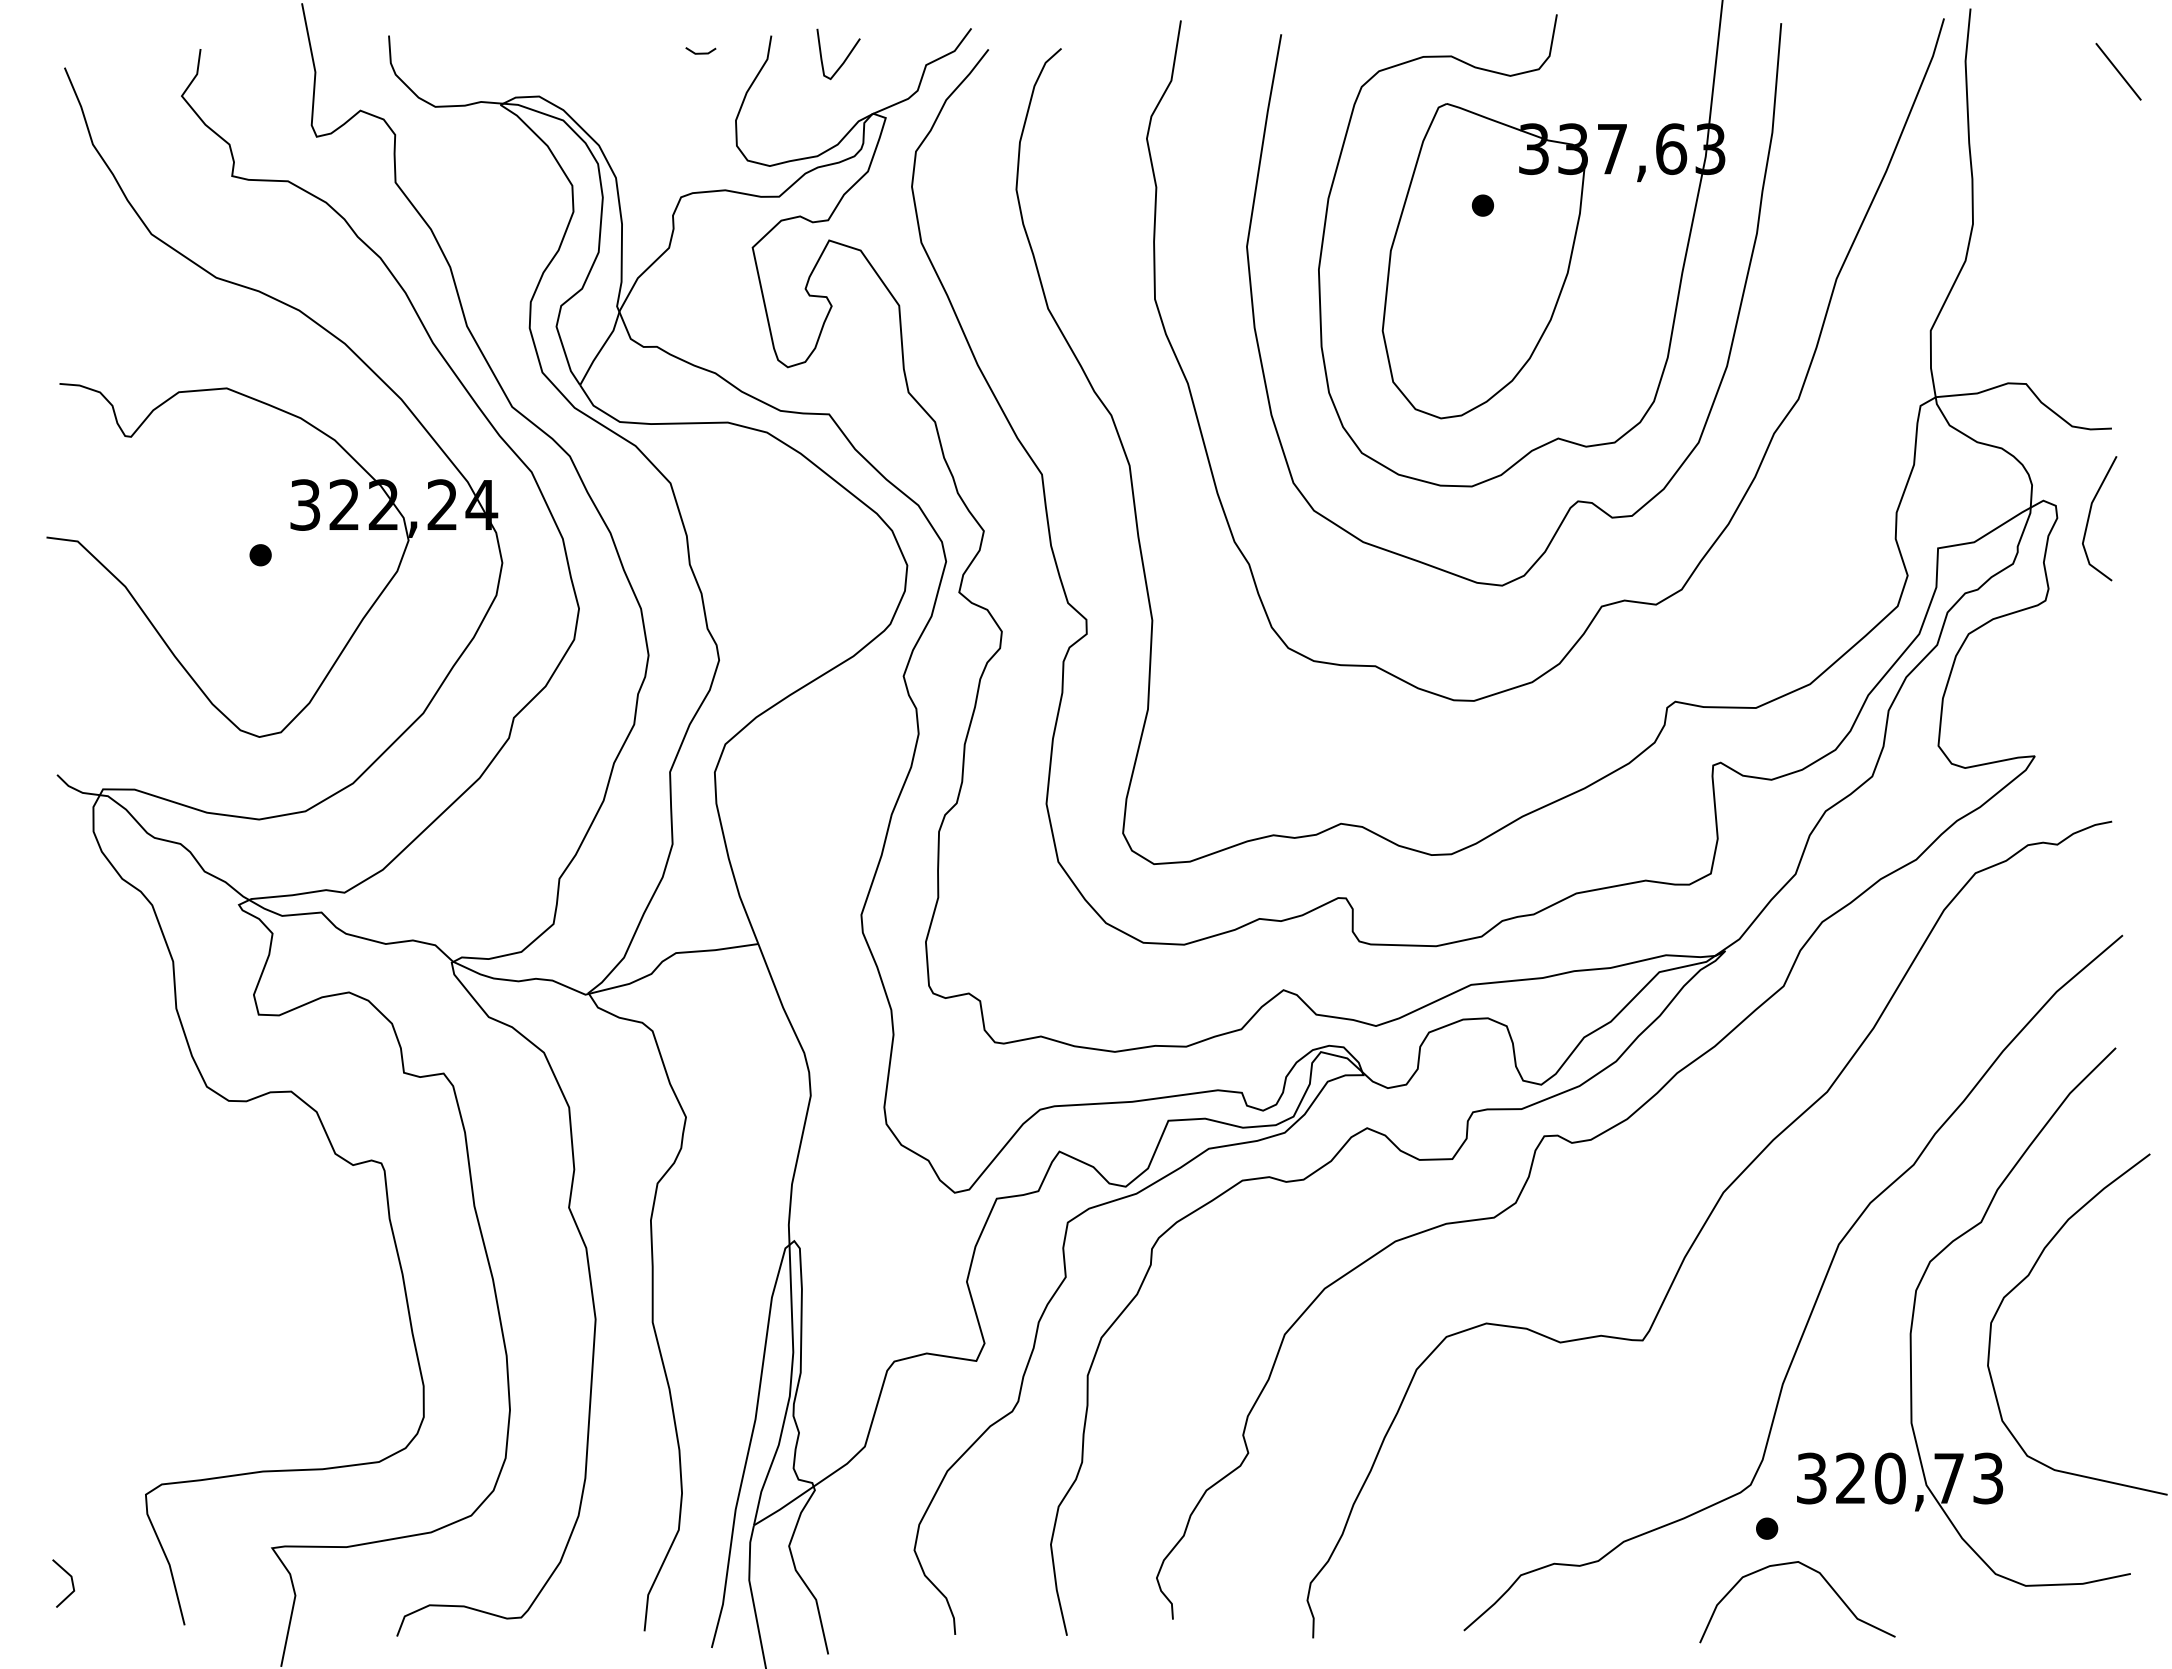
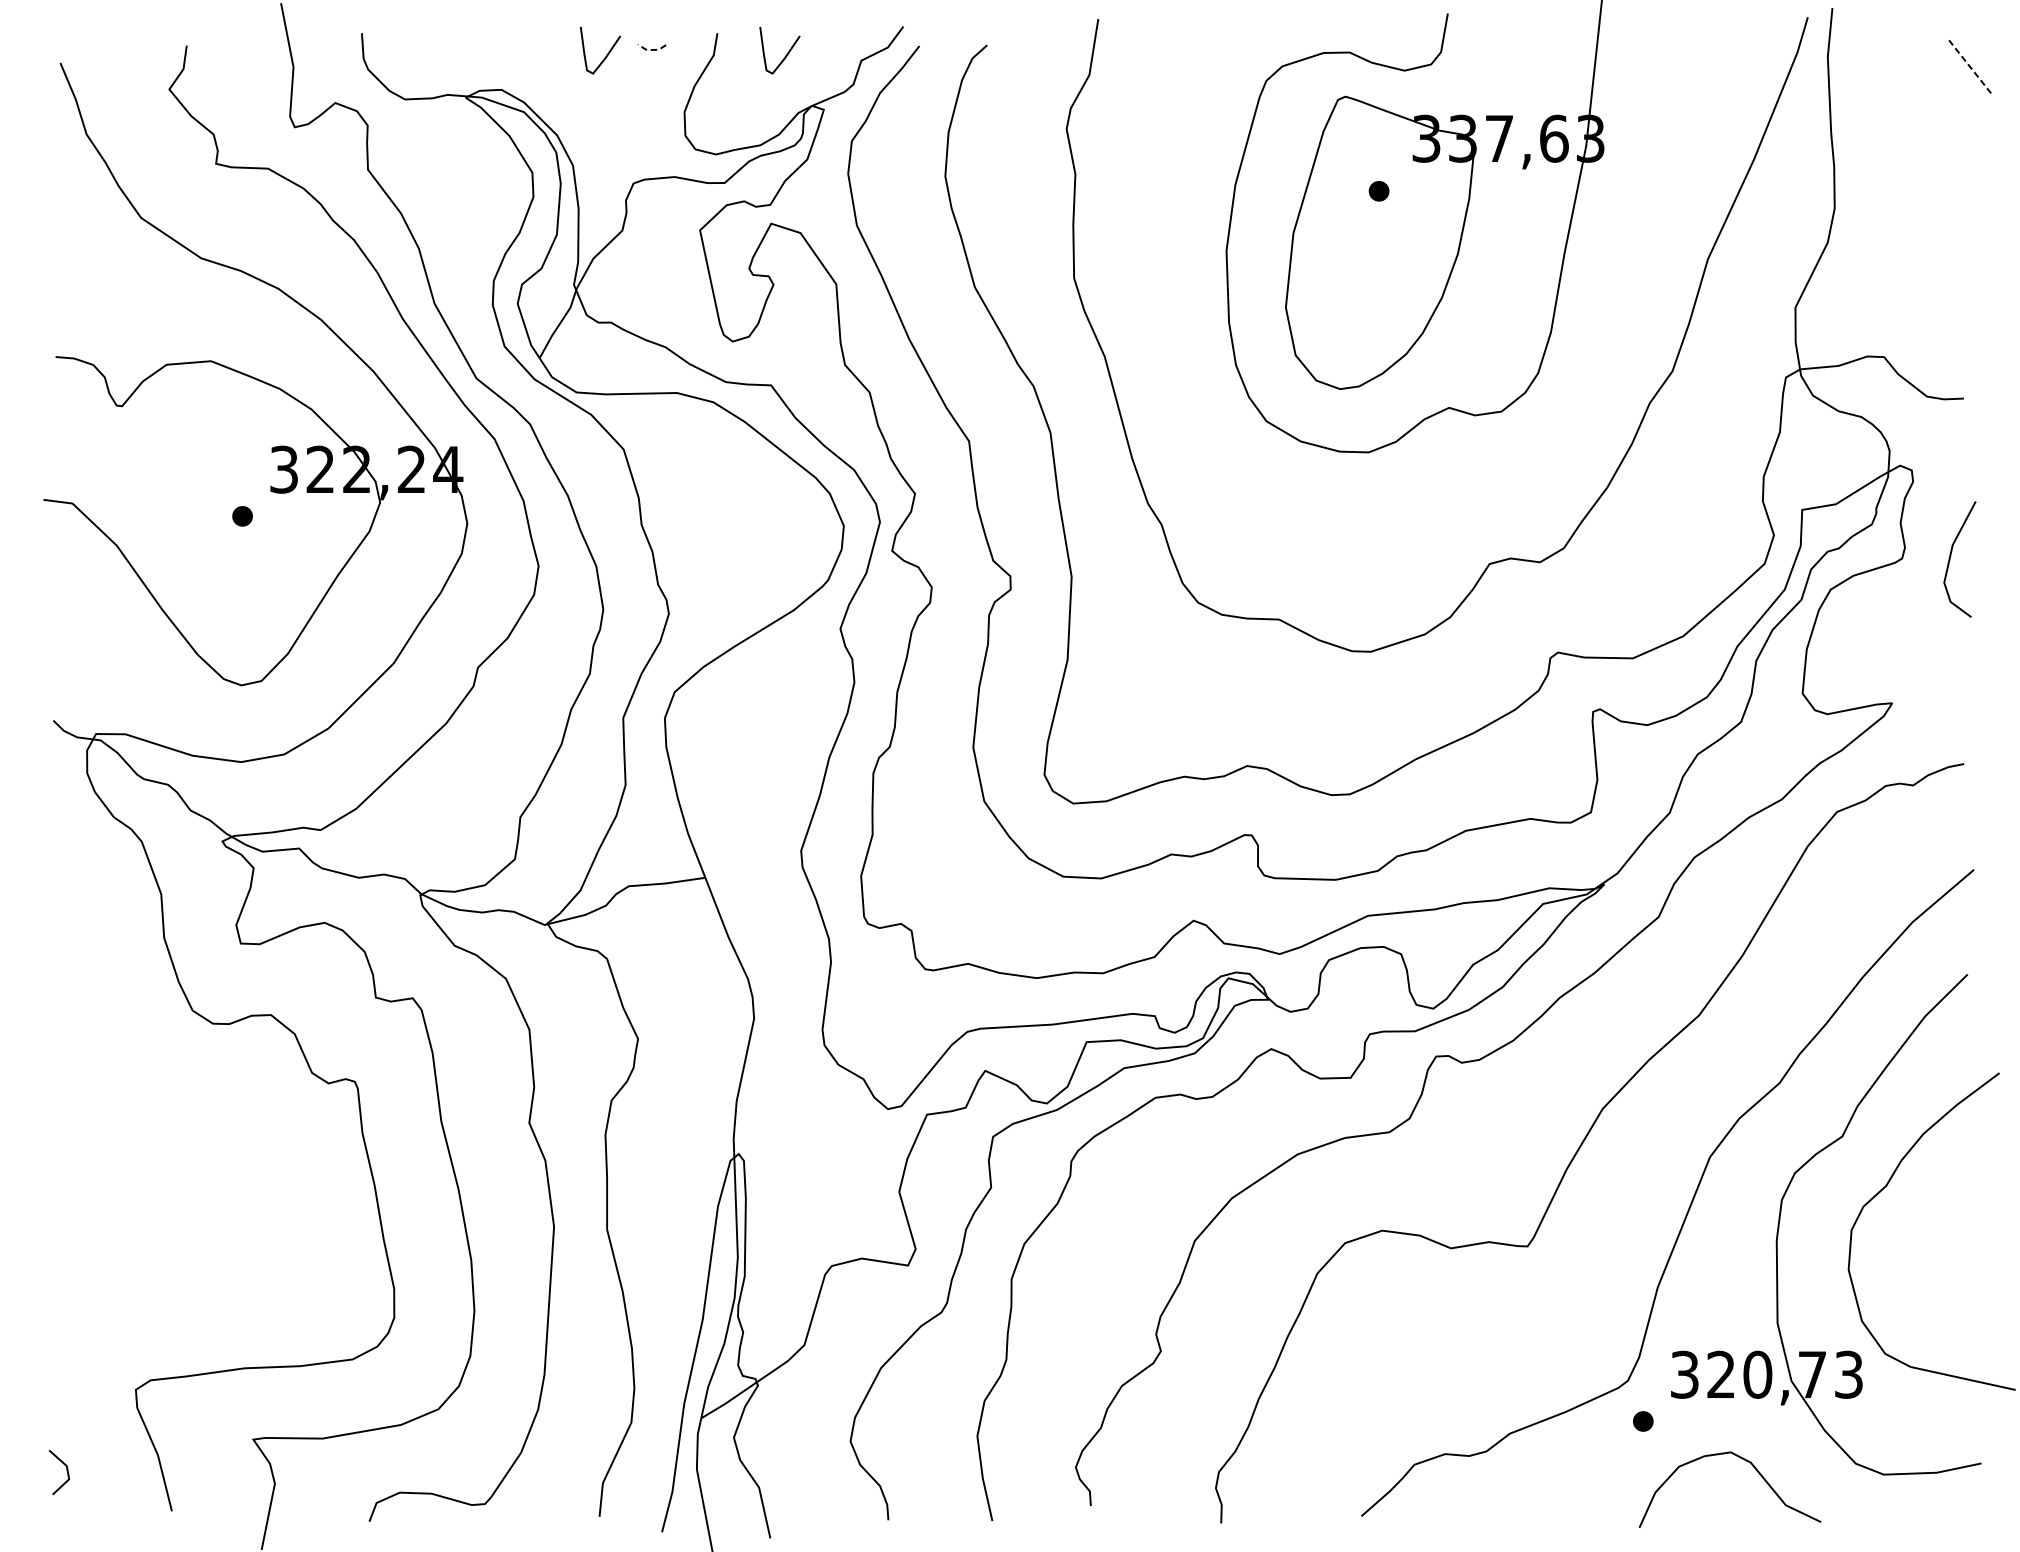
line: (700, 53) -> (651, 49), solid -> dashed
curve: (651, 59) -> (606, 55), added
line: (2118, 71) -> (1970, 66), solid -> dashed
curve: (1577, 500) -> (1466, 465), removed
line: (2090, 514) -> (1951, 555), moved
curve: (1823, 1579) -> (1754, 1468), moved

